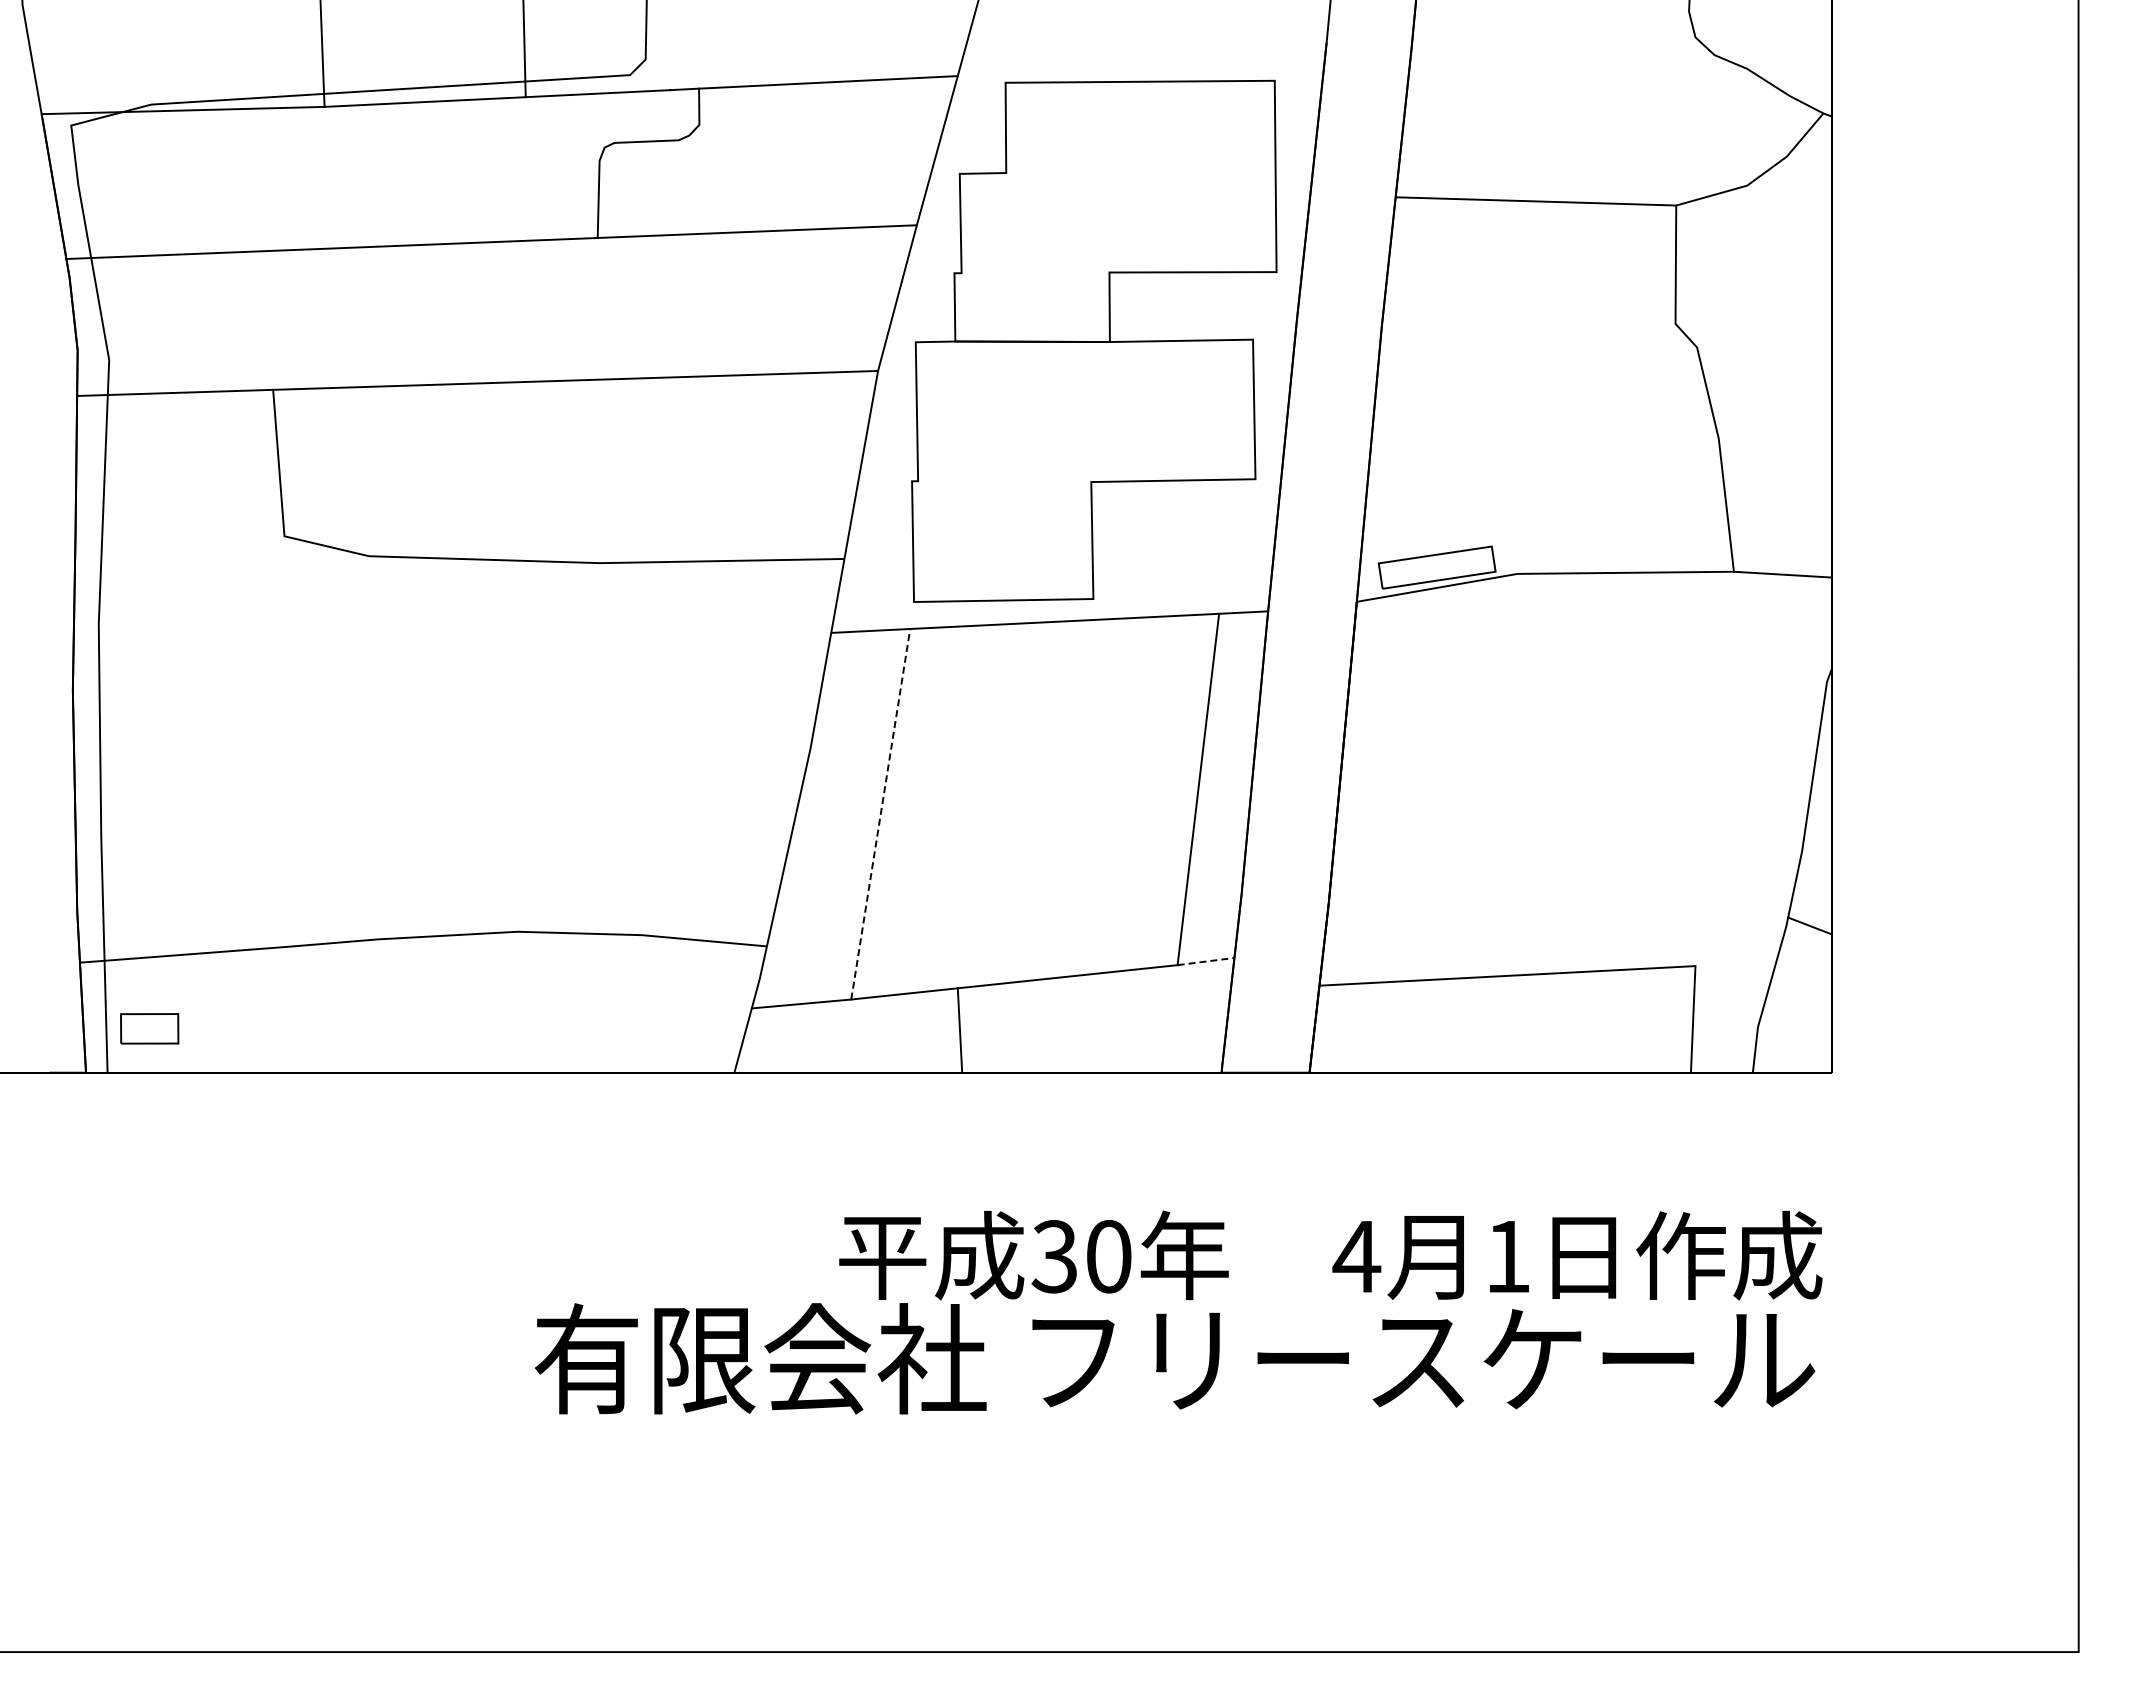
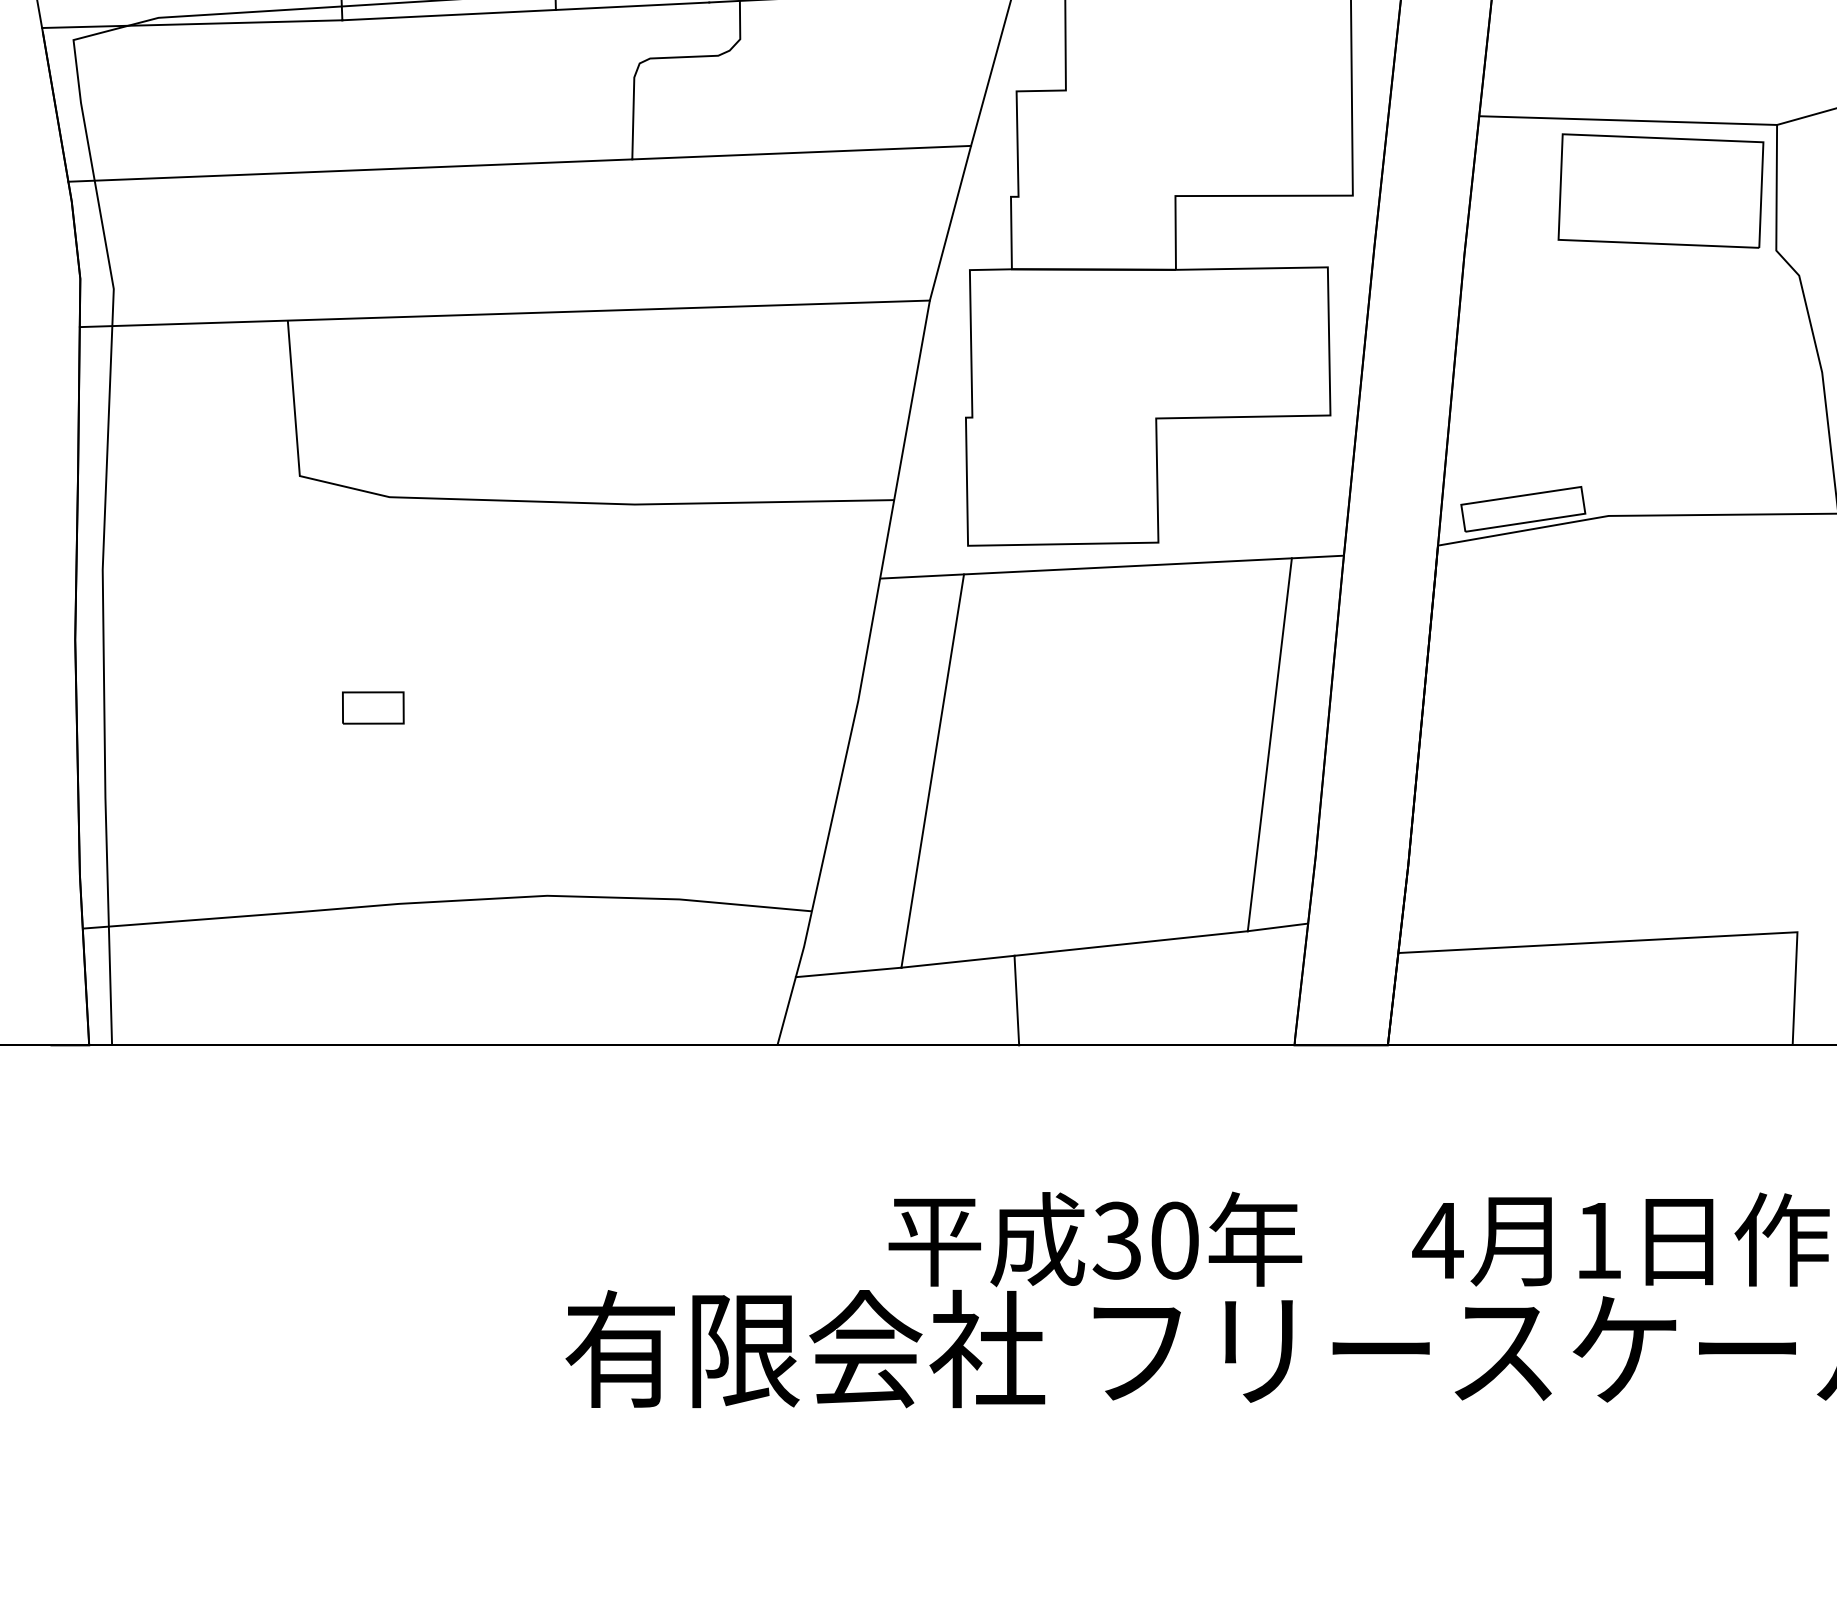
part: (1566, 267) -> (1660, 190), added
line: (880, 814) -> (932, 771), dashed -> solid
line: (1206, 961) -> (1278, 927), dashed -> solid
part: (149, 1028) -> (373, 707), moved

